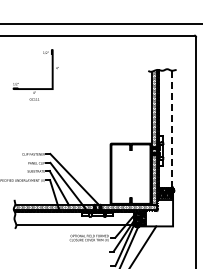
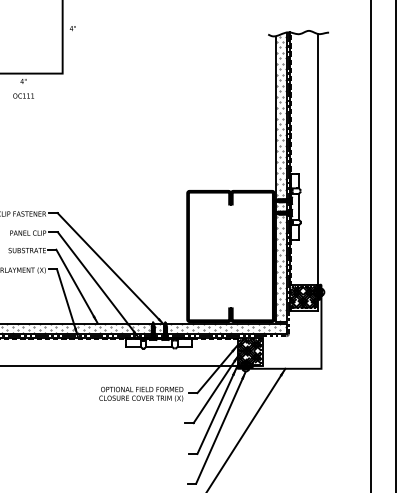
line: (171, 135) -> (318, 173), dashed -> solid

